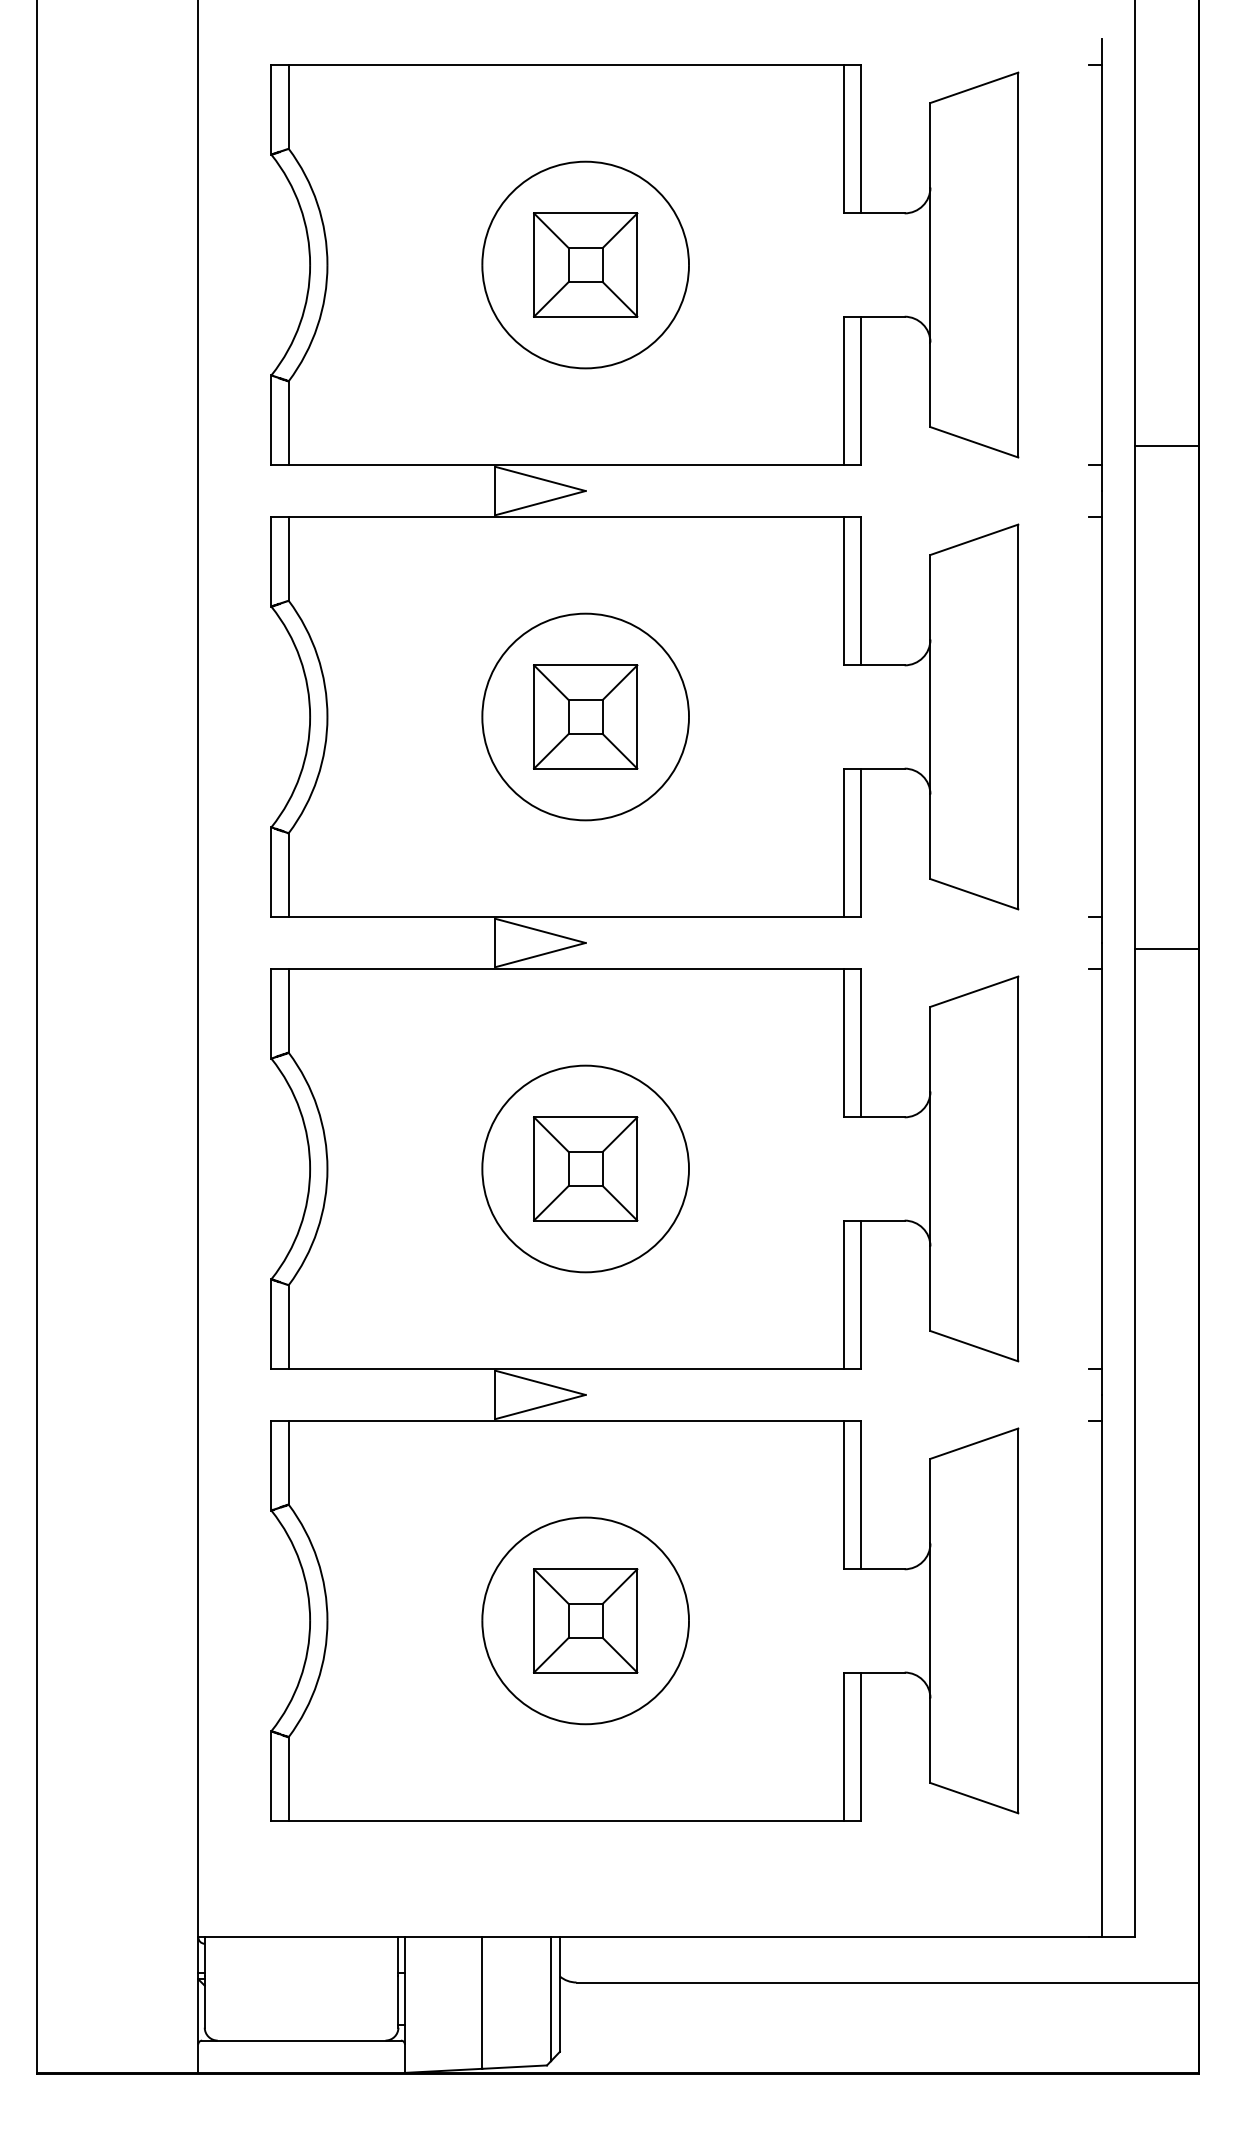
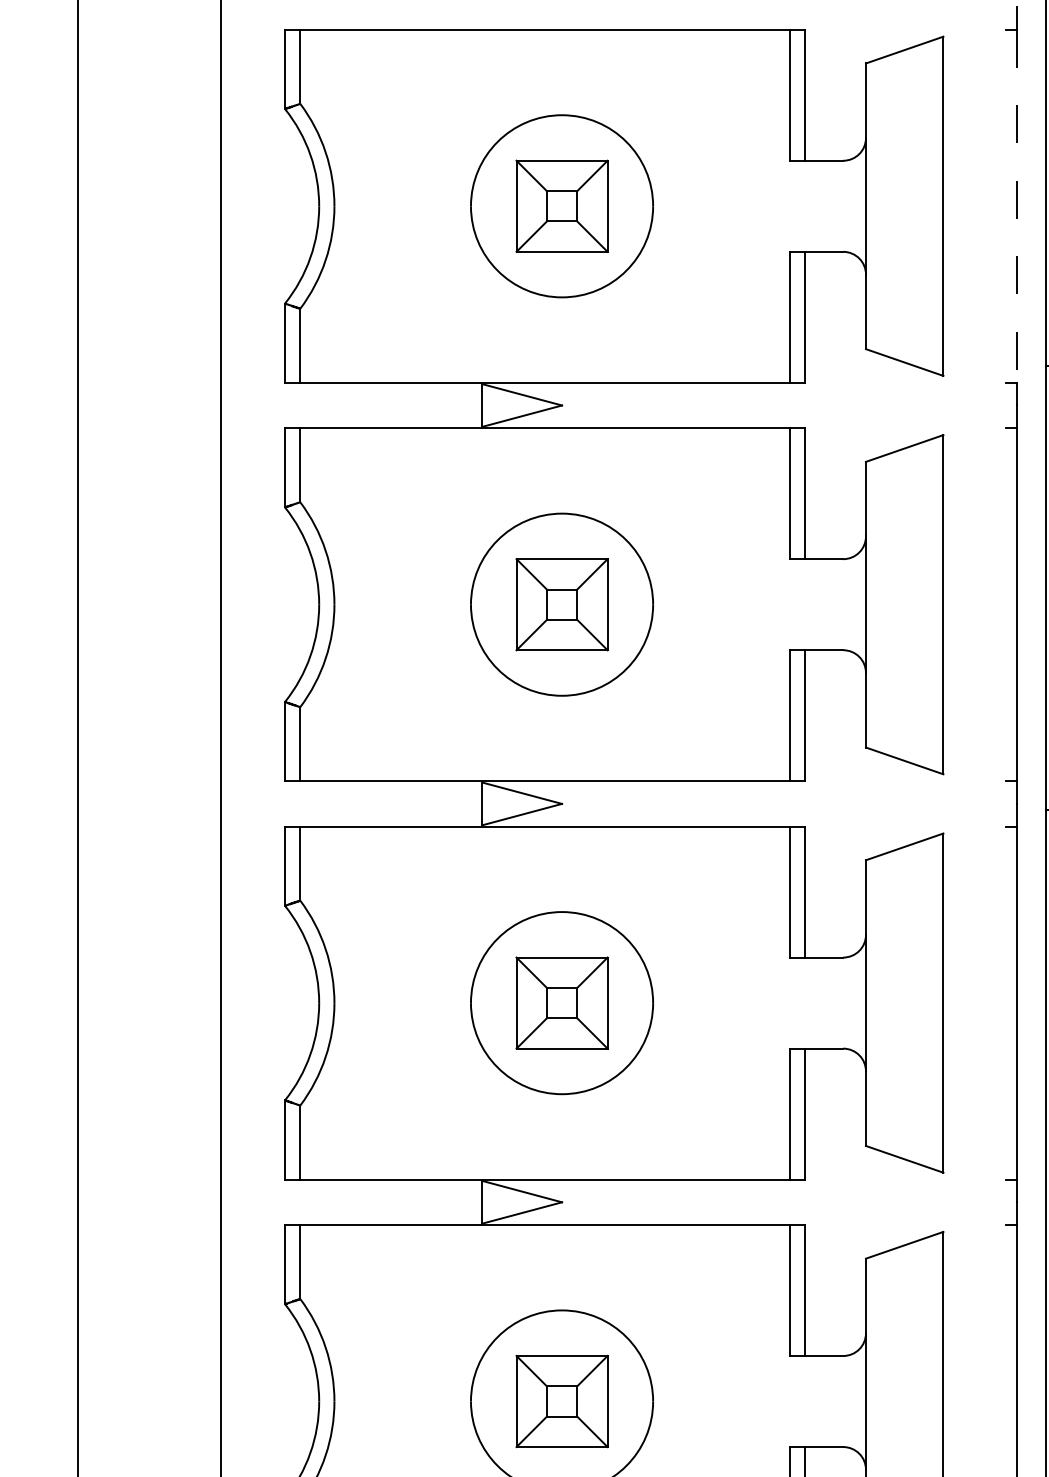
line: (1102, 265) -> (1017, 206), solid -> dashed

